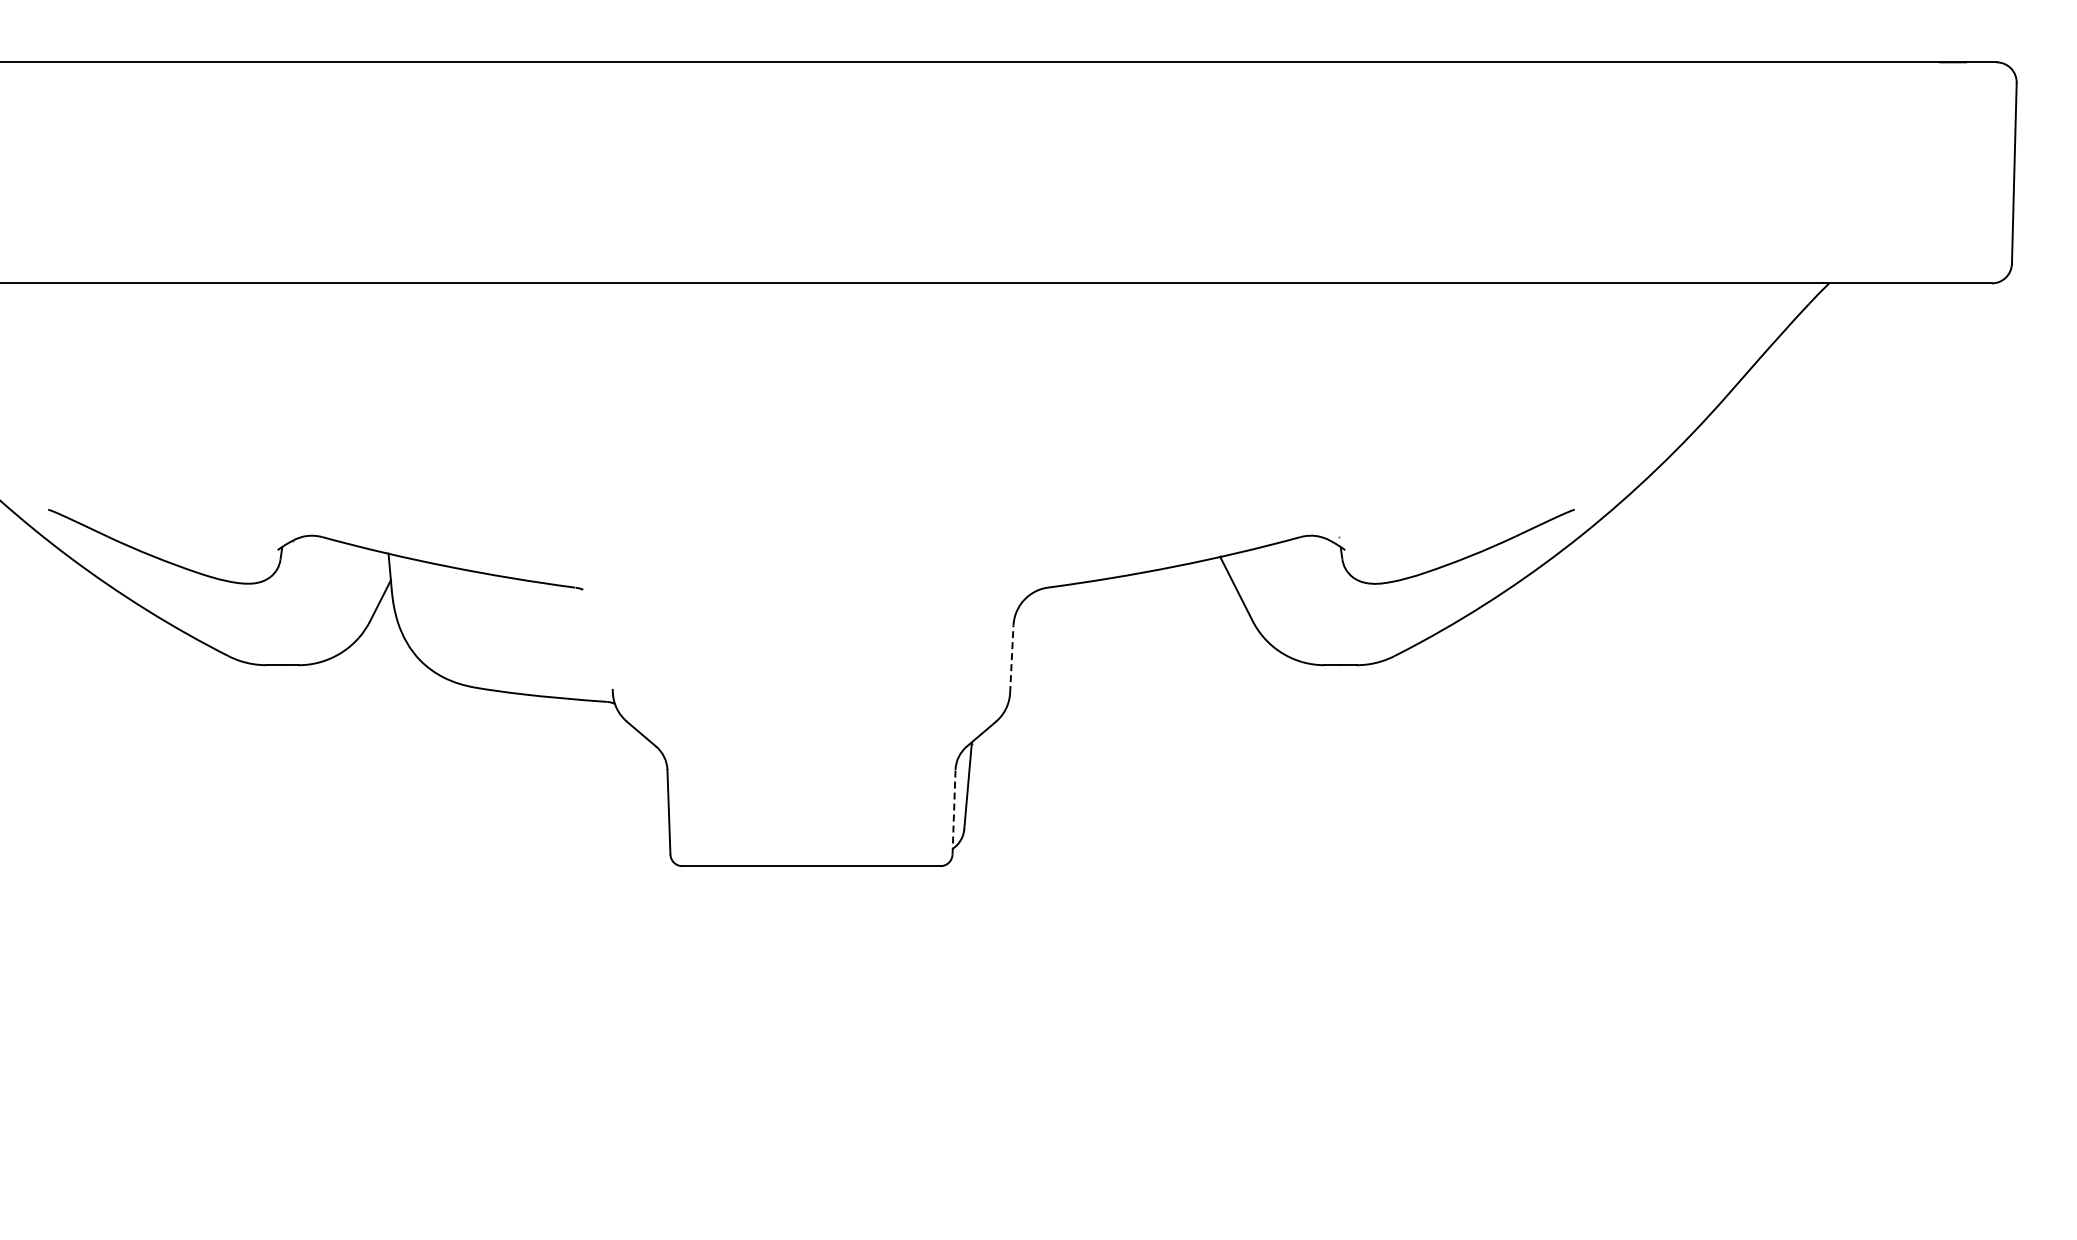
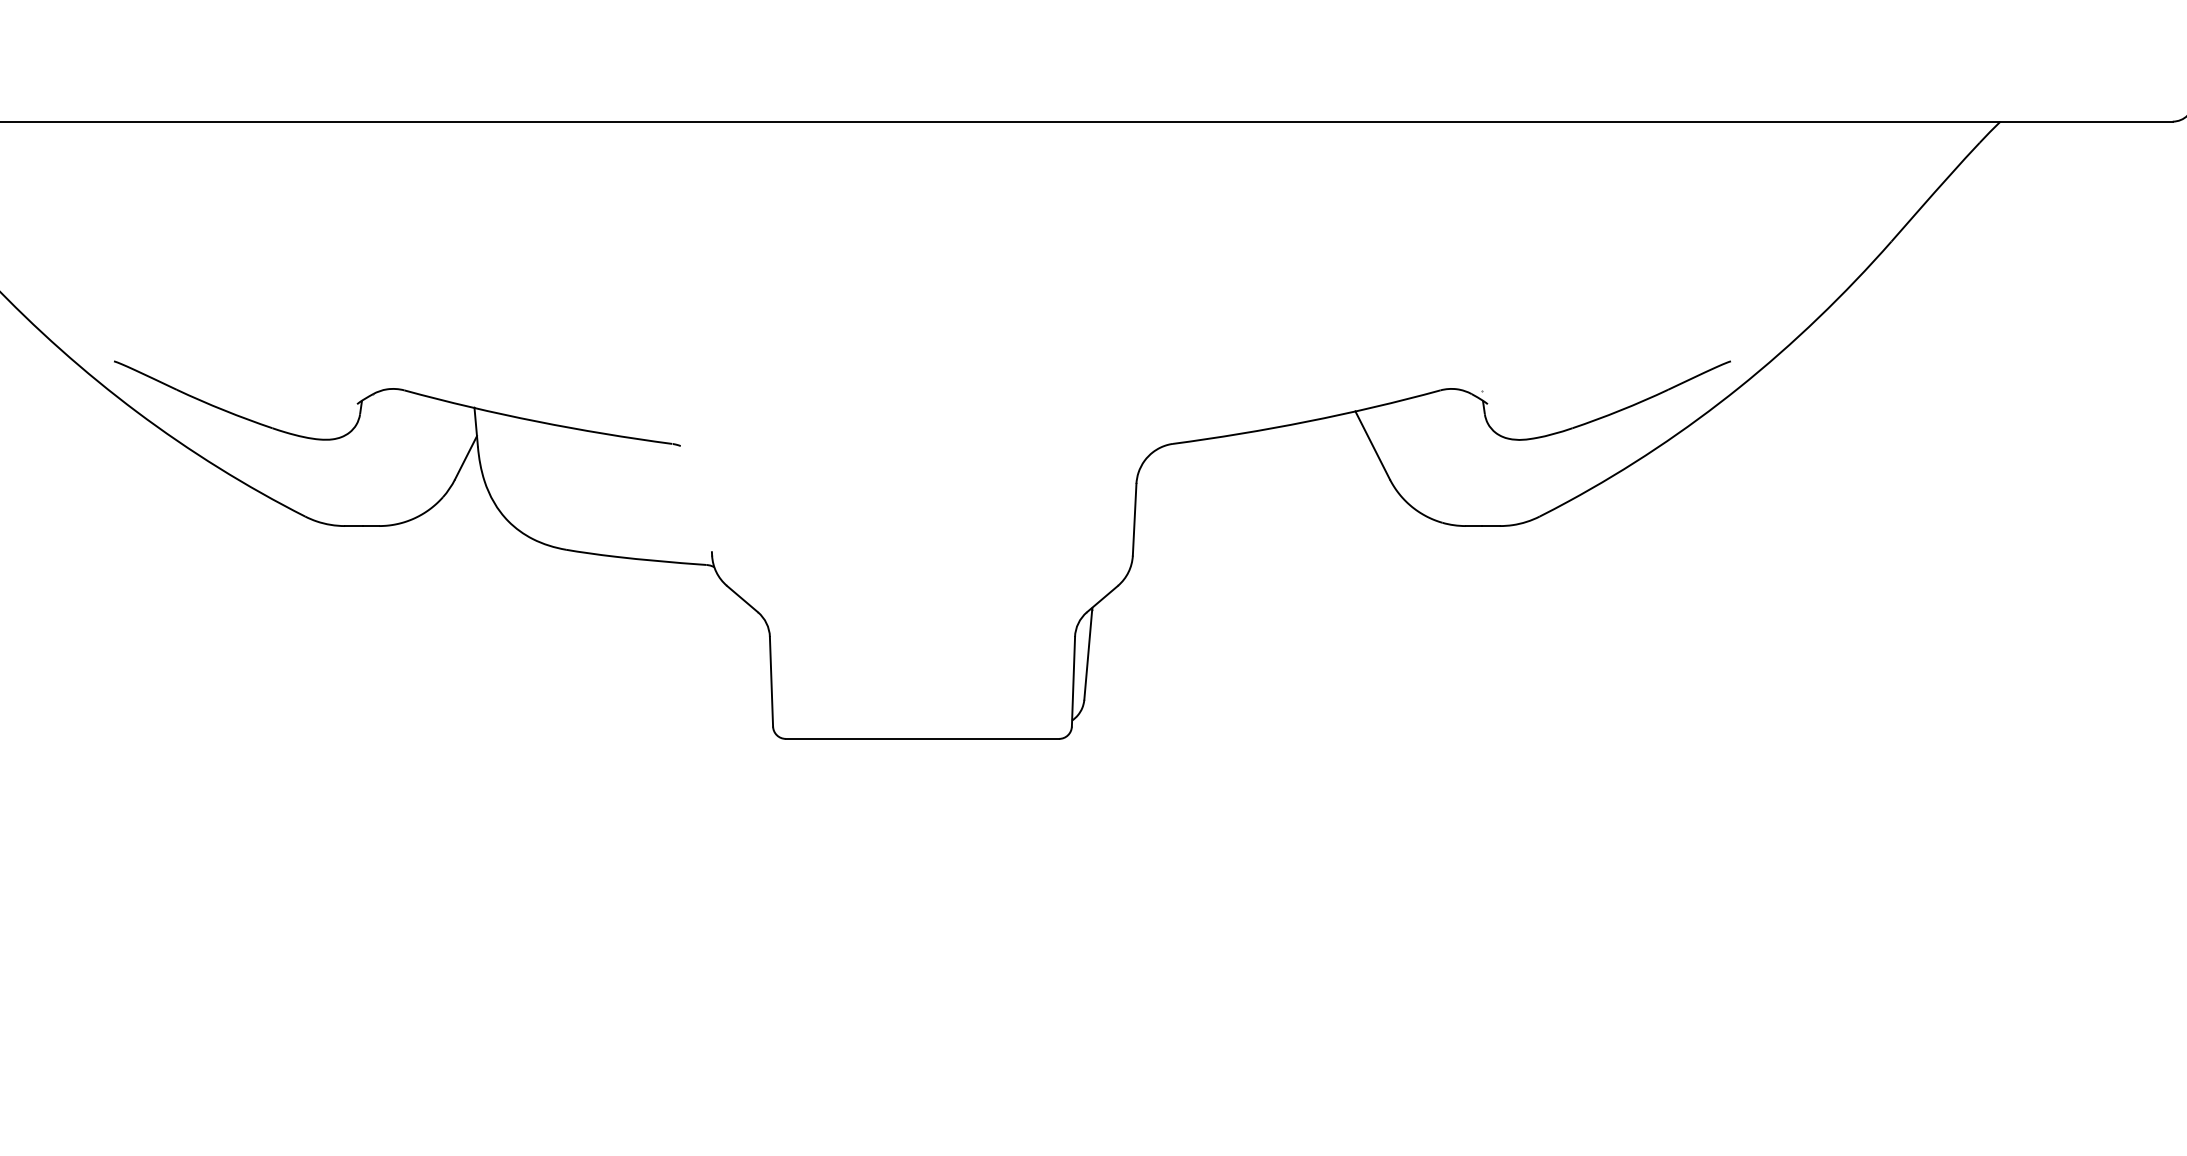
line: (1011, 659) -> (1134, 520), dashed -> solid
line: (954, 811) -> (1073, 681), dashed -> solid

